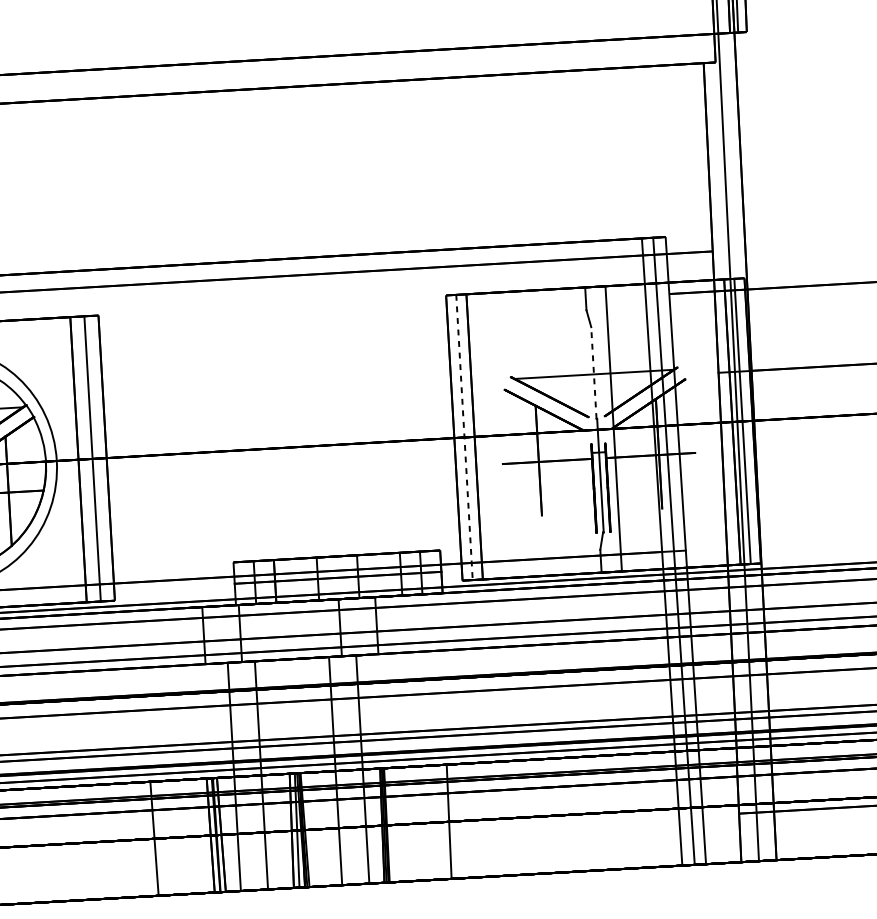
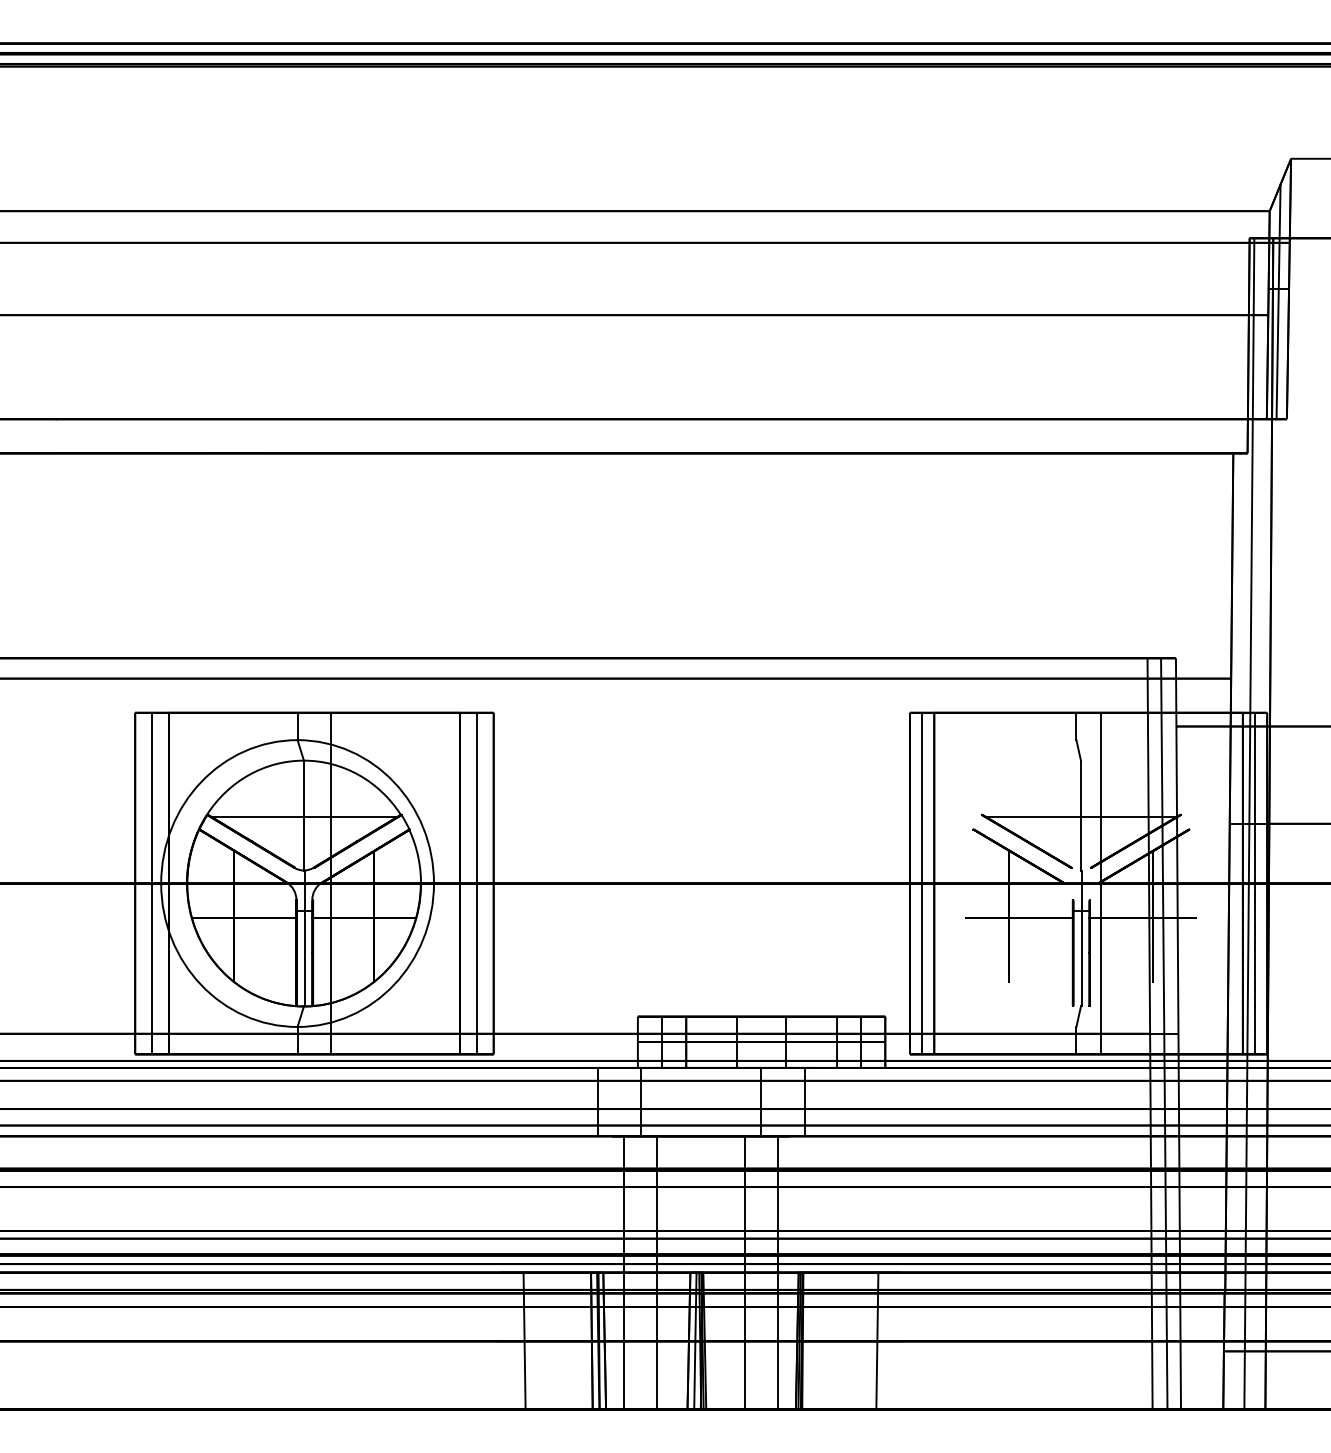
line: (593, 373) -> (1080, 815), dashed -> solid
line: (464, 437) -> (922, 883), dashed -> solid

